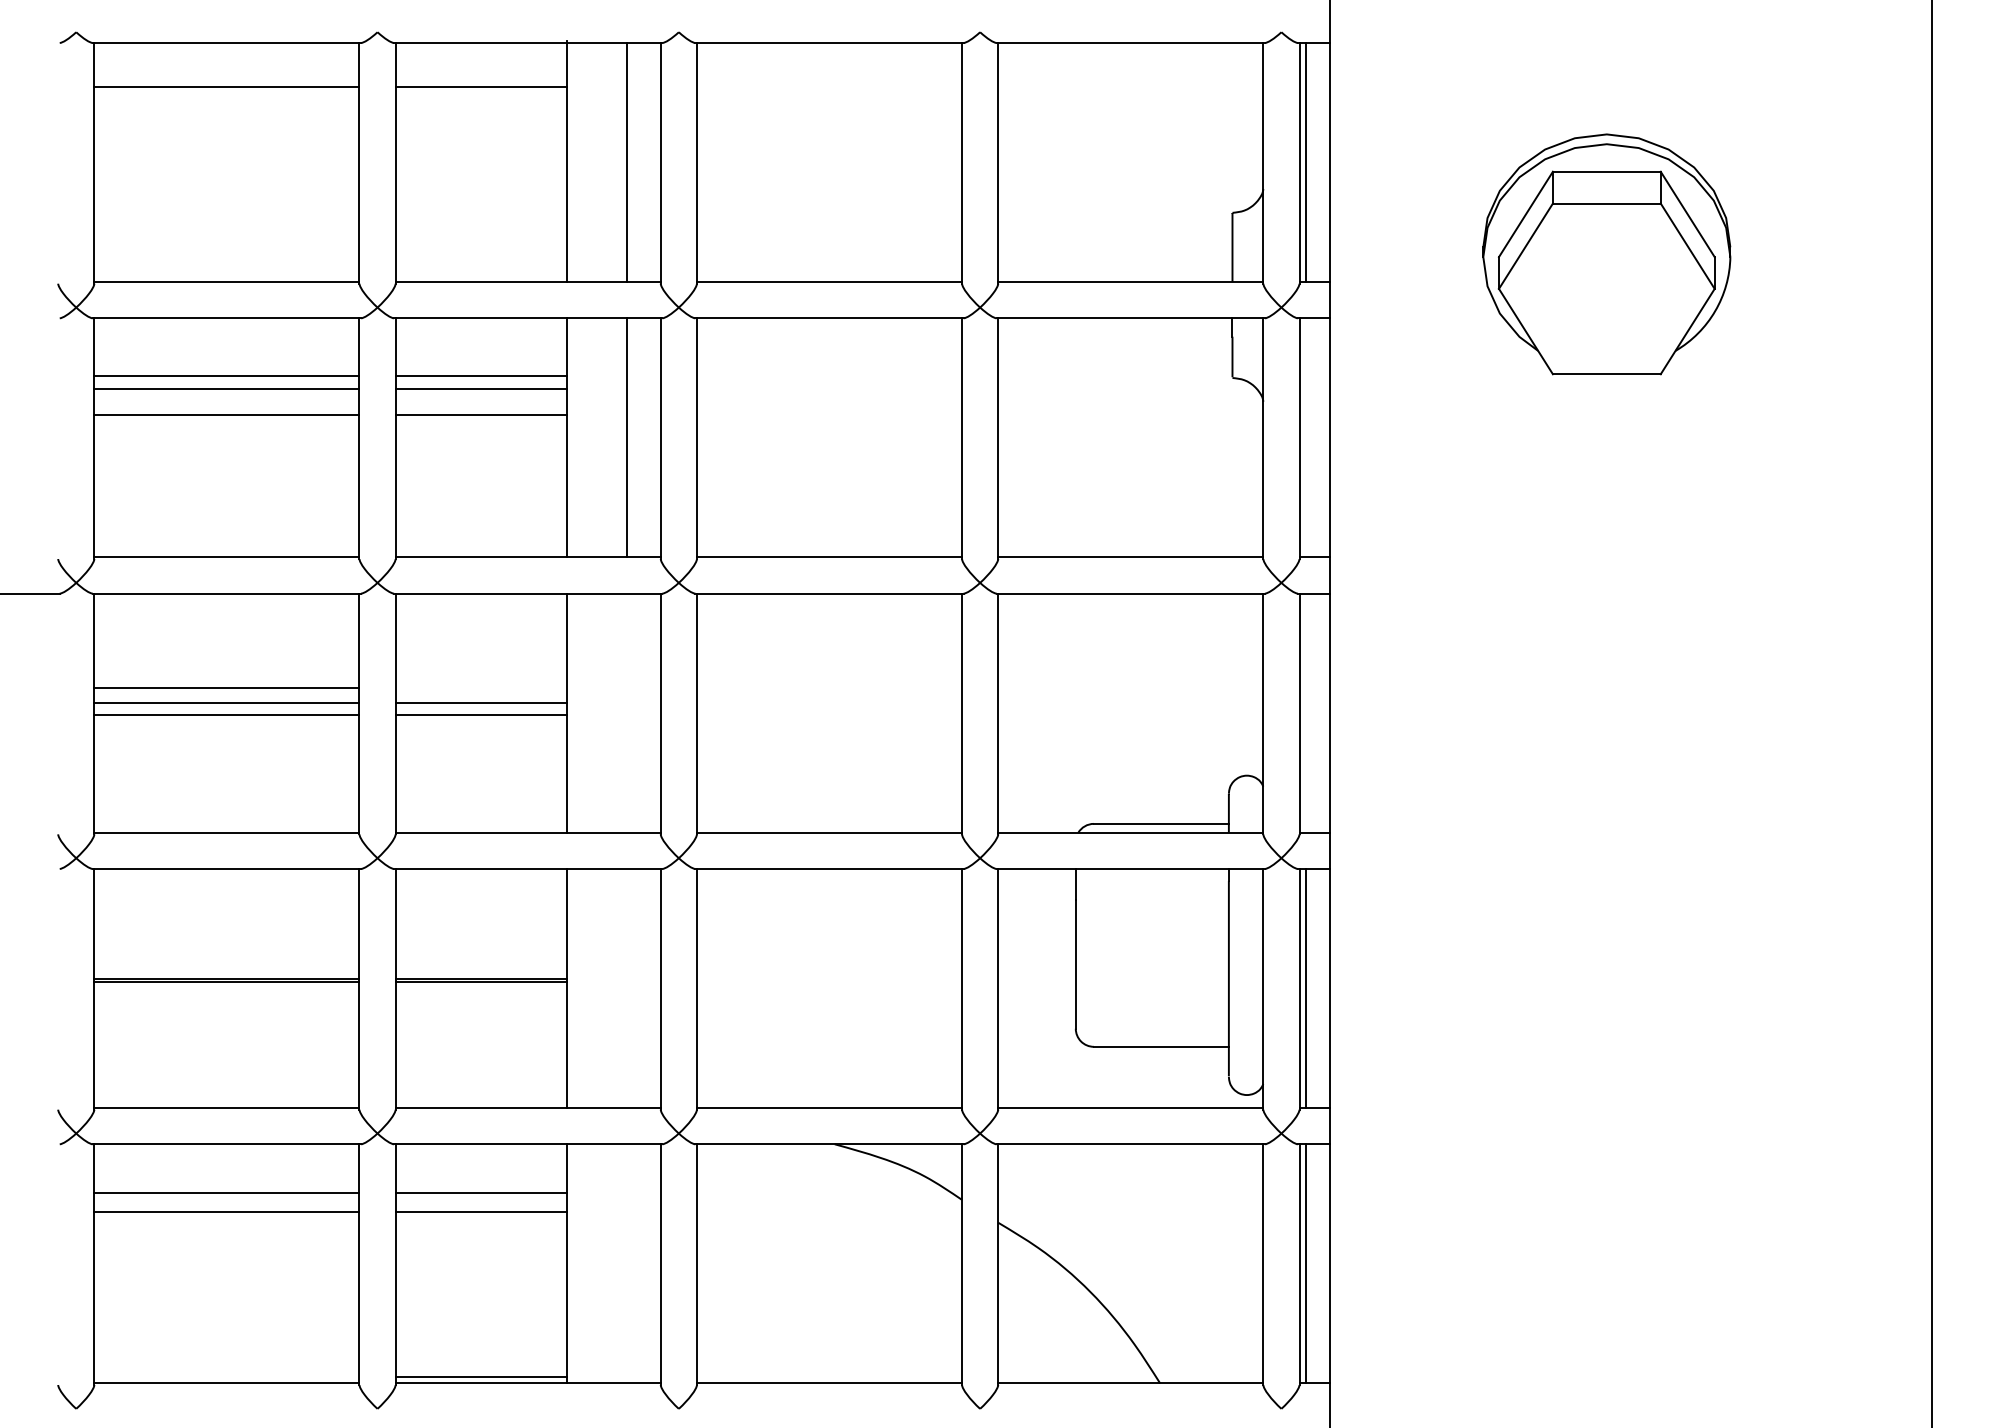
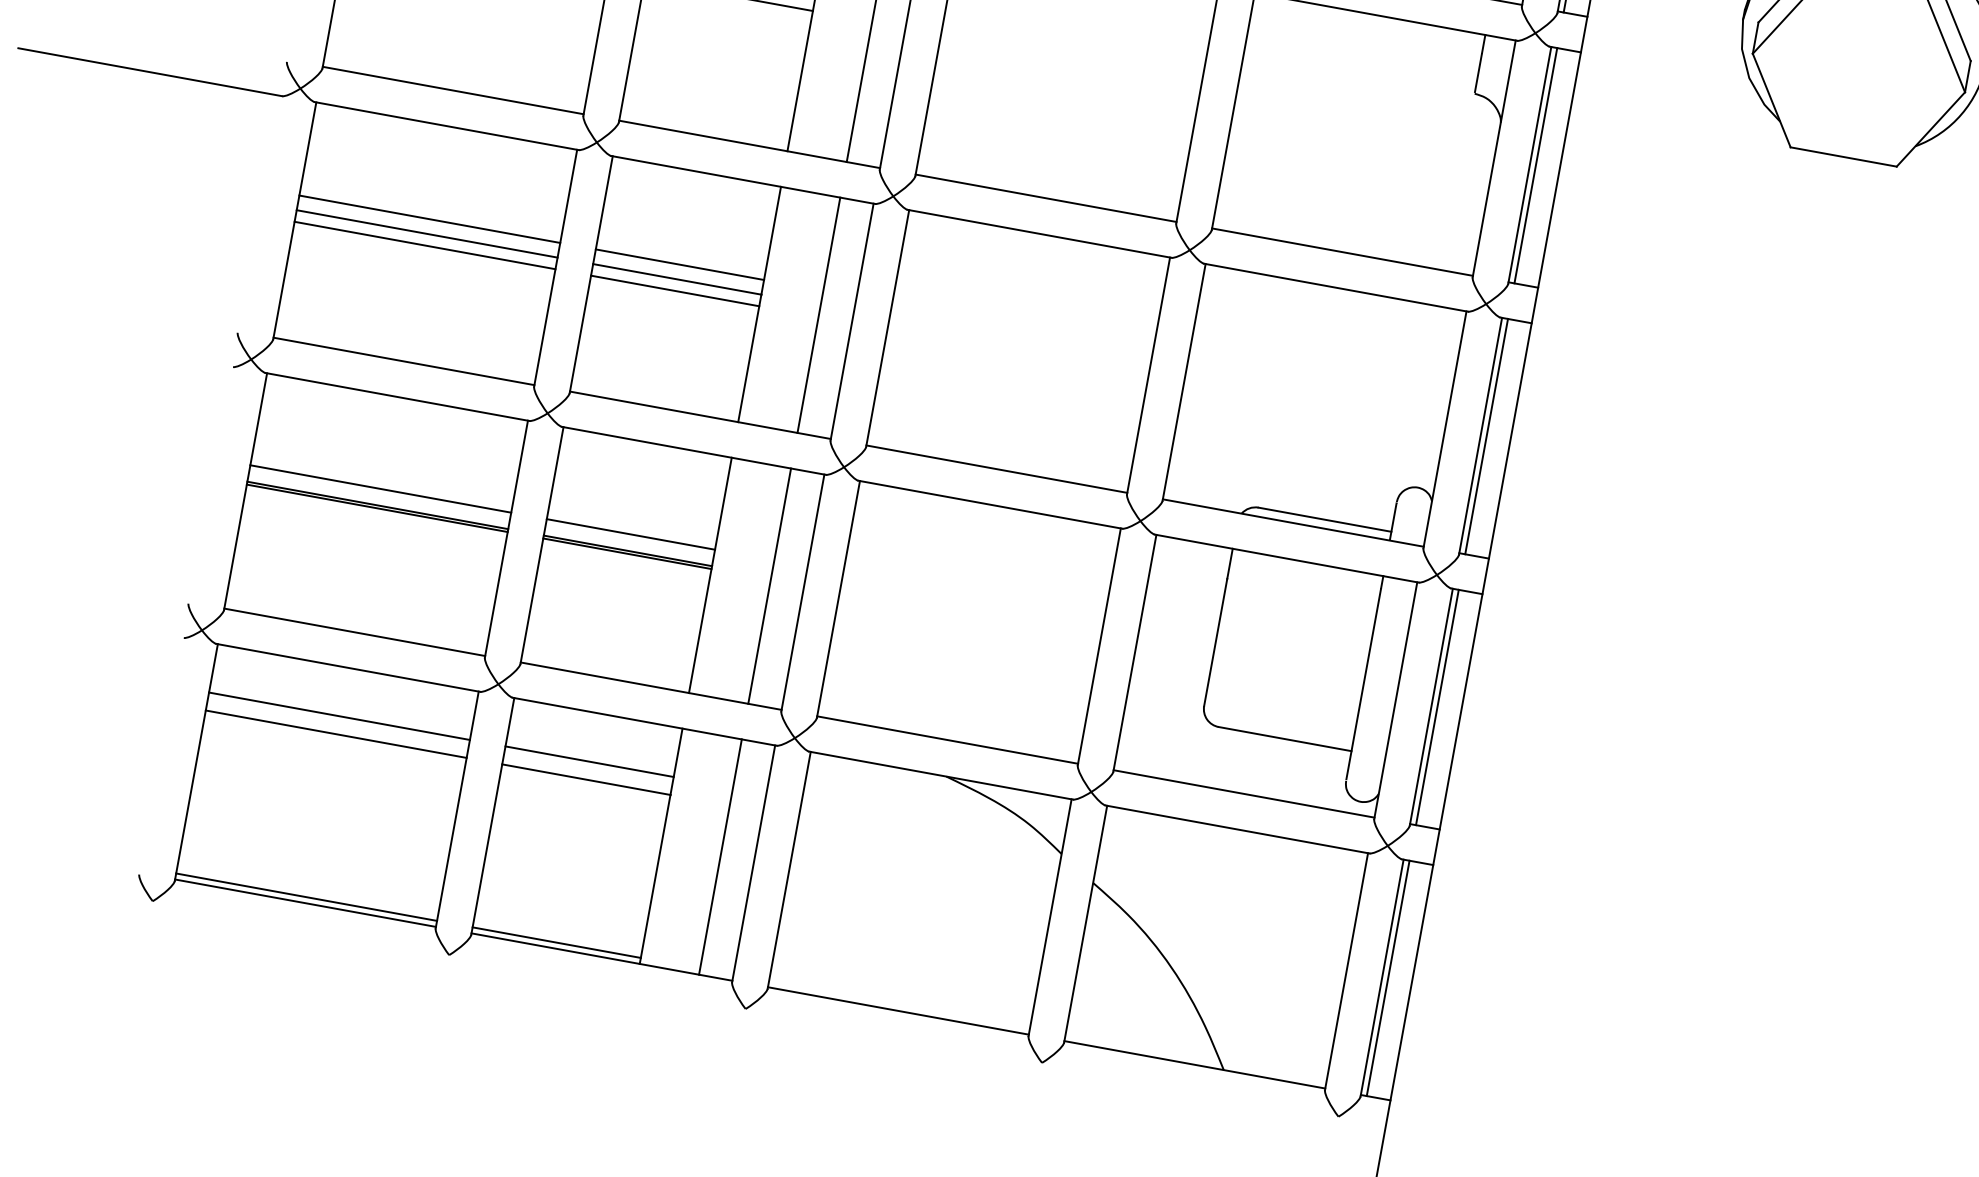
line: (1305, 437) -> (1535, 165), added
line: (480, 688) -> (679, 264), added
line: (626, 712) -> (818, 314), added
line: (1305, 712) -> (1486, 435), added
line: (226, 962) -> (380, 488), added
line: (480, 962) -> (630, 534), added
line: (626, 988) -> (769, 586), added
line: (626, 1263) -> (720, 856), added
line: (226, 1377) -> (306, 897), added

